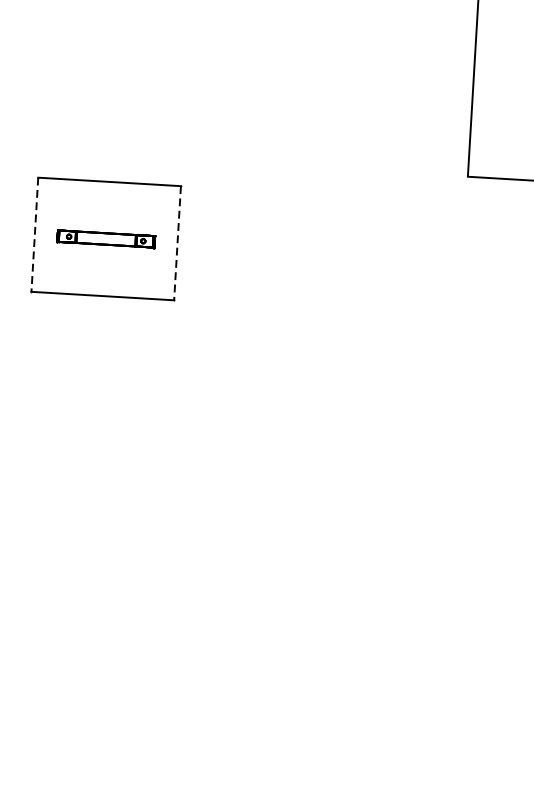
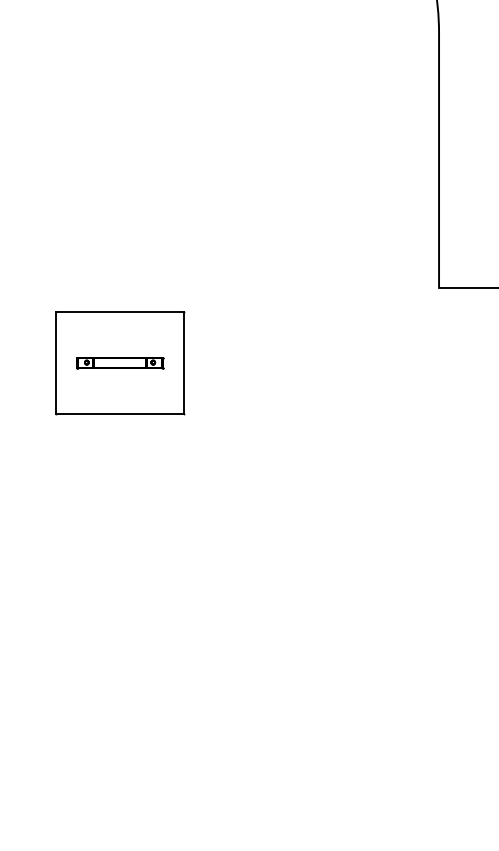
line: (35, 235) -> (56, 363), dashed -> solid
line: (177, 244) -> (183, 363), dashed -> solid

